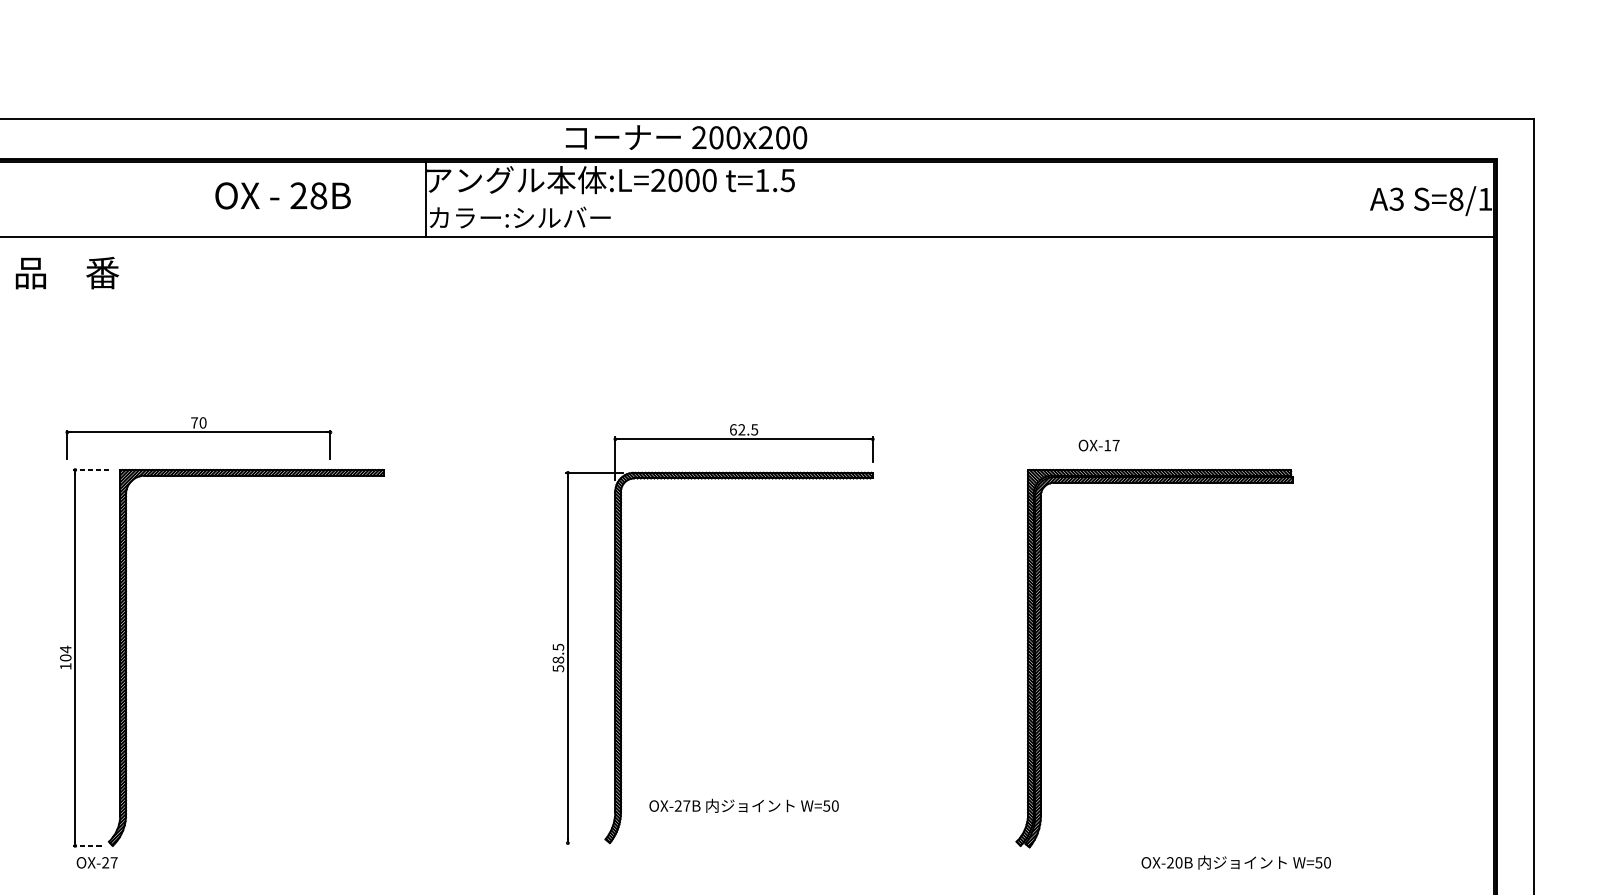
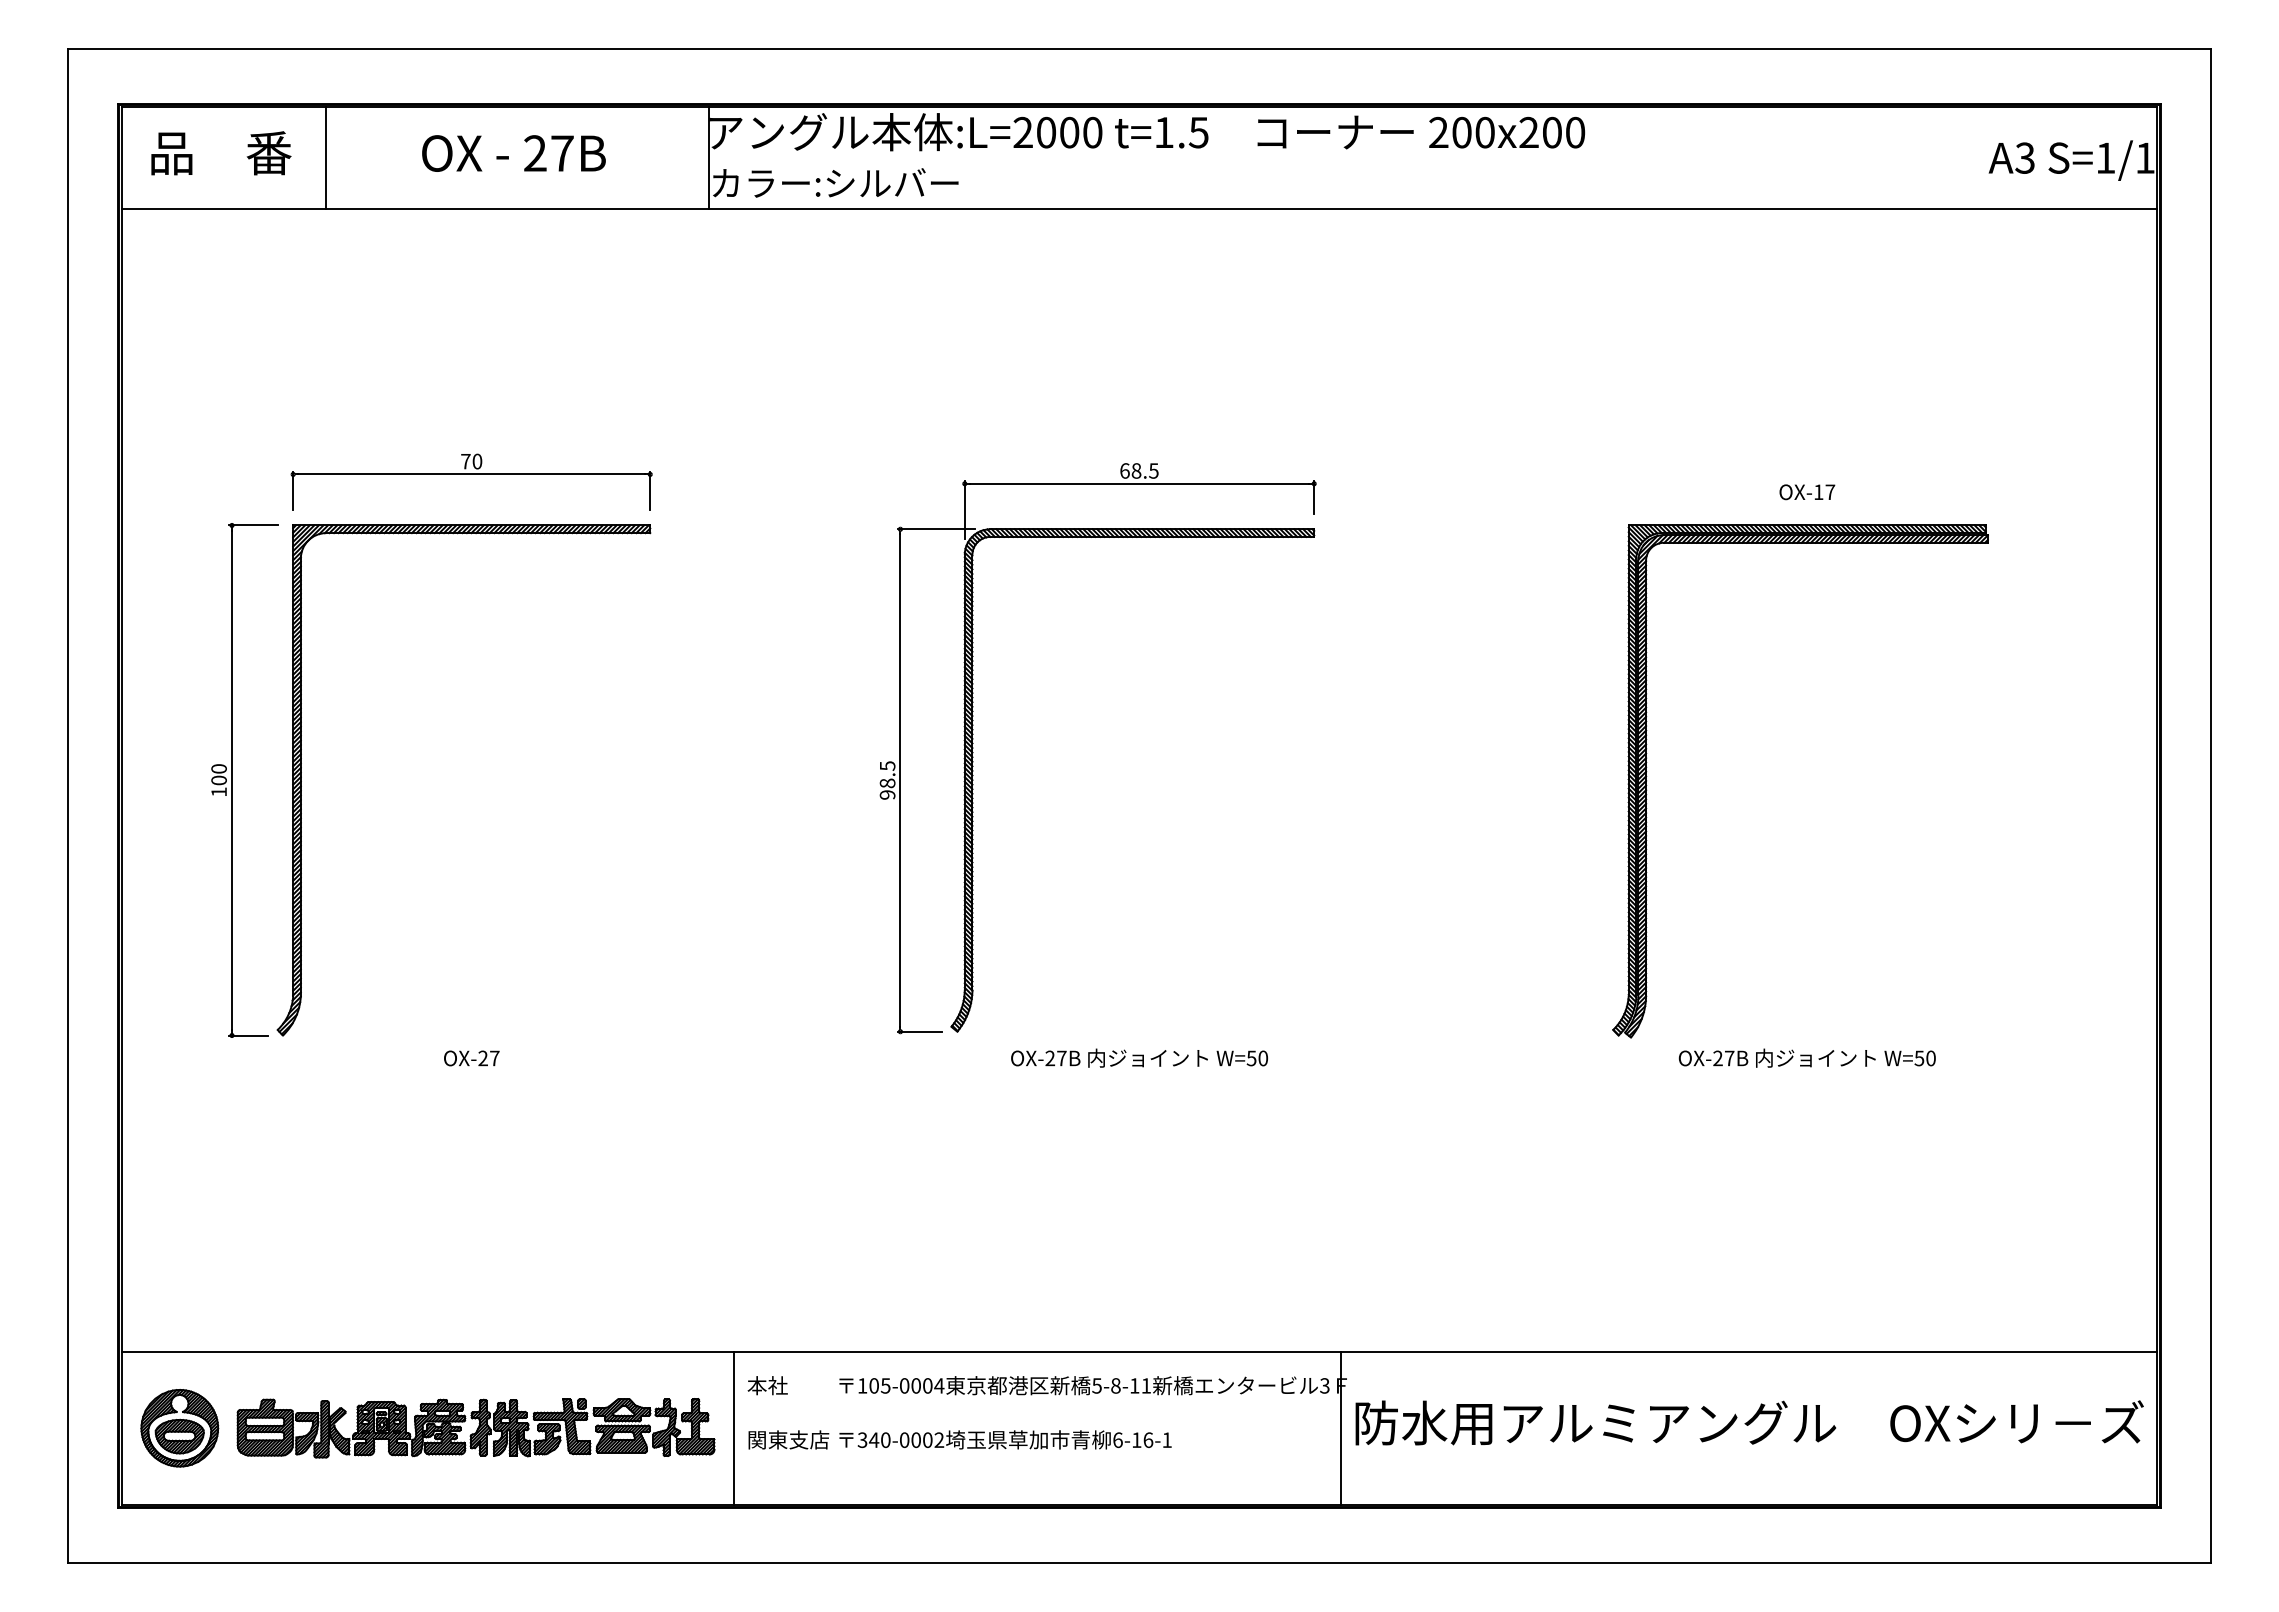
text: (686, 137) -> (1421, 132), moved
text: (318, 195) -> (562, 153), 28B -> 27B
text: (1456, 198) -> (2105, 157), S=8/1 -> S=1/1
line: (144, 199) -> (325, 158), added
text: (67, 273) -> (221, 153), moved
text: (741, 429) -> (1136, 470), 62.5 -> 68.5
part: (198, 432) -> (471, 474), moved
text: (1099, 445) -> (1807, 492), moved
line: (91, 470) -> (253, 525), dashed -> solid
text: (65, 649) -> (218, 768), 104 -> 100
part: (1041, 657) -> (1647, 780), moved
text: (558, 668) -> (887, 794), 58.5 -> 98.5
text: (744, 805) -> (1139, 1057), moved
line: (581, 842) -> (919, 1031), added
line: (87, 845) -> (248, 1035), dashed -> solid
text: (97, 862) -> (471, 1058), moved
text: (1178, 862) -> (1729, 1058), OX-20B -> OX-27B

